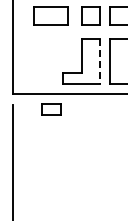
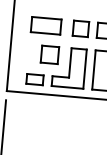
part: (58, 48) -> (50, 54), added
line: (99, 61) -> (84, 69), dashed -> solid
part: (51, 109) -> (34, 79), moved

